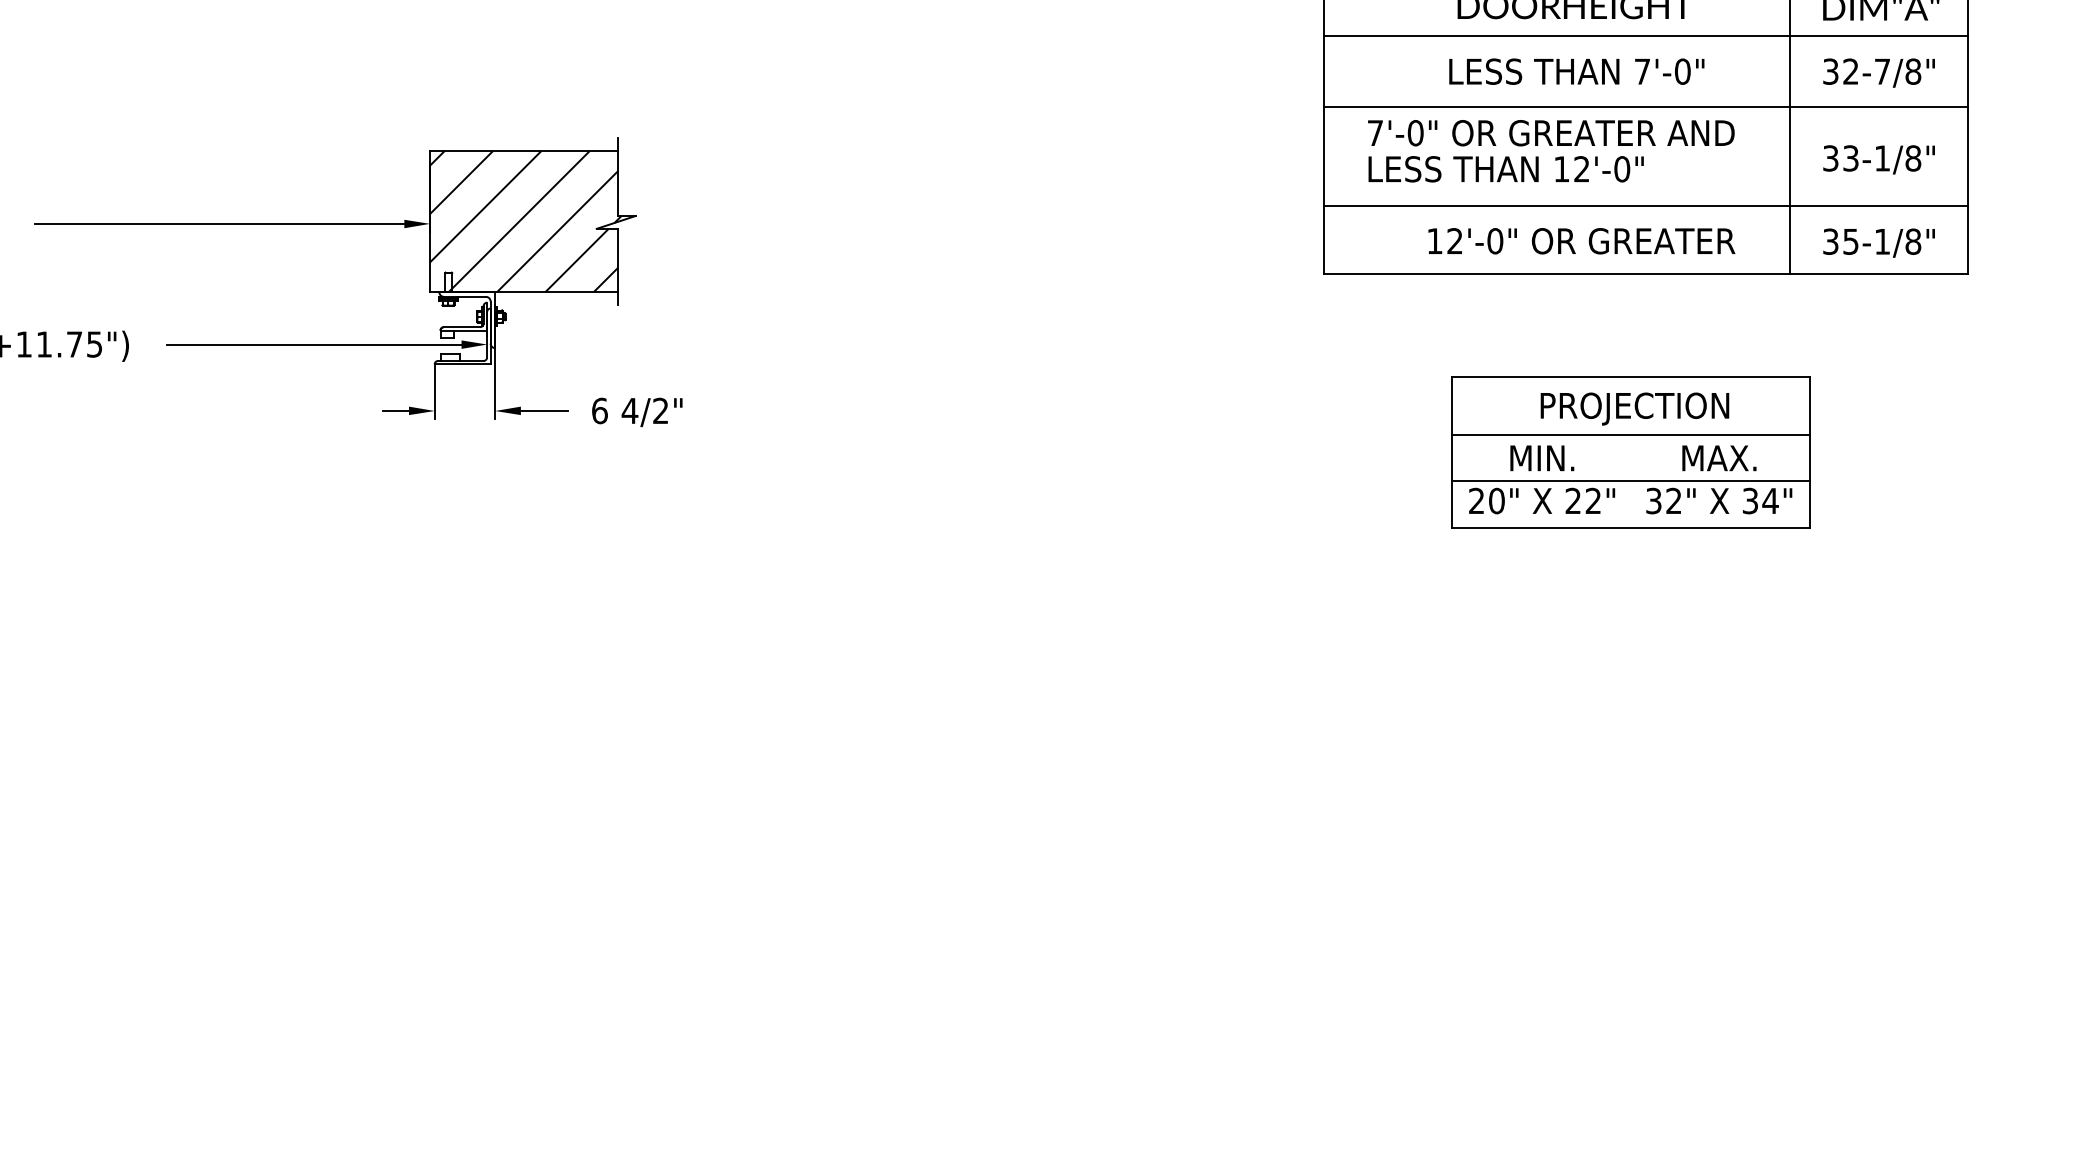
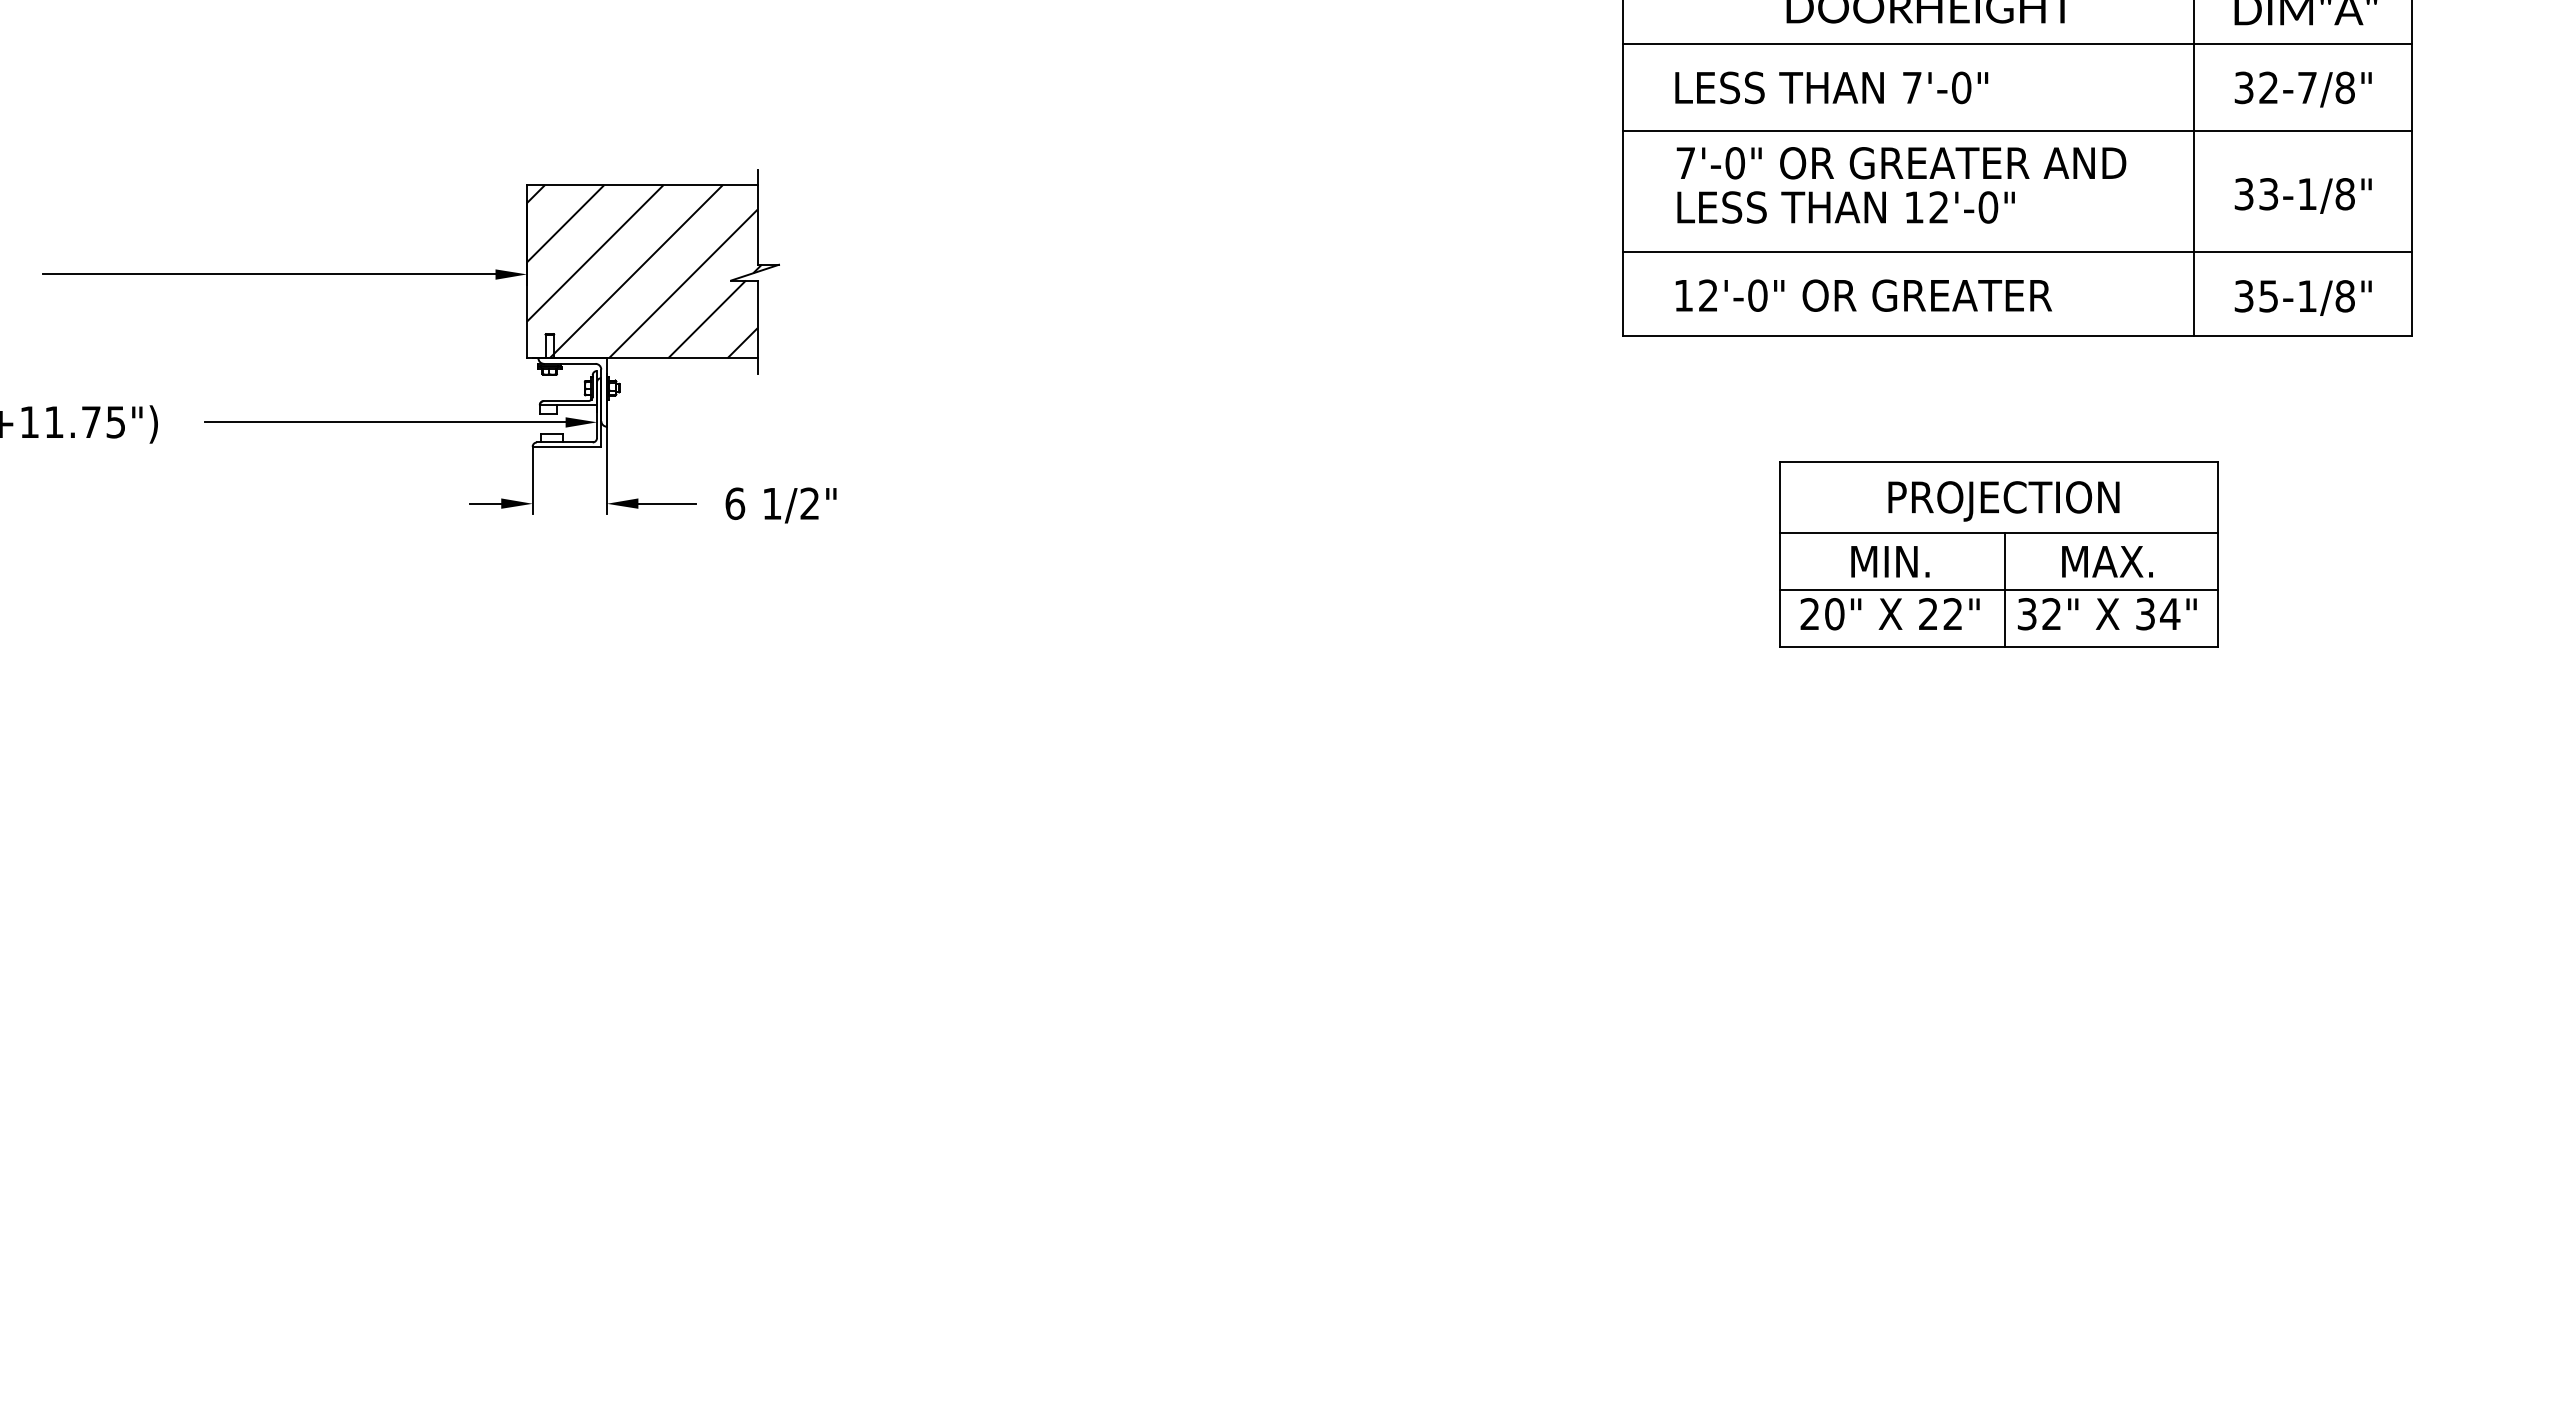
text: (1576, 71) -> (1831, 87), moved
text: (1581, 241) -> (1863, 295), moved
text: (629, 410) -> (771, 503), 4/2" -> 1/2"
line: (1636, 480) -> (2005, 589), added

